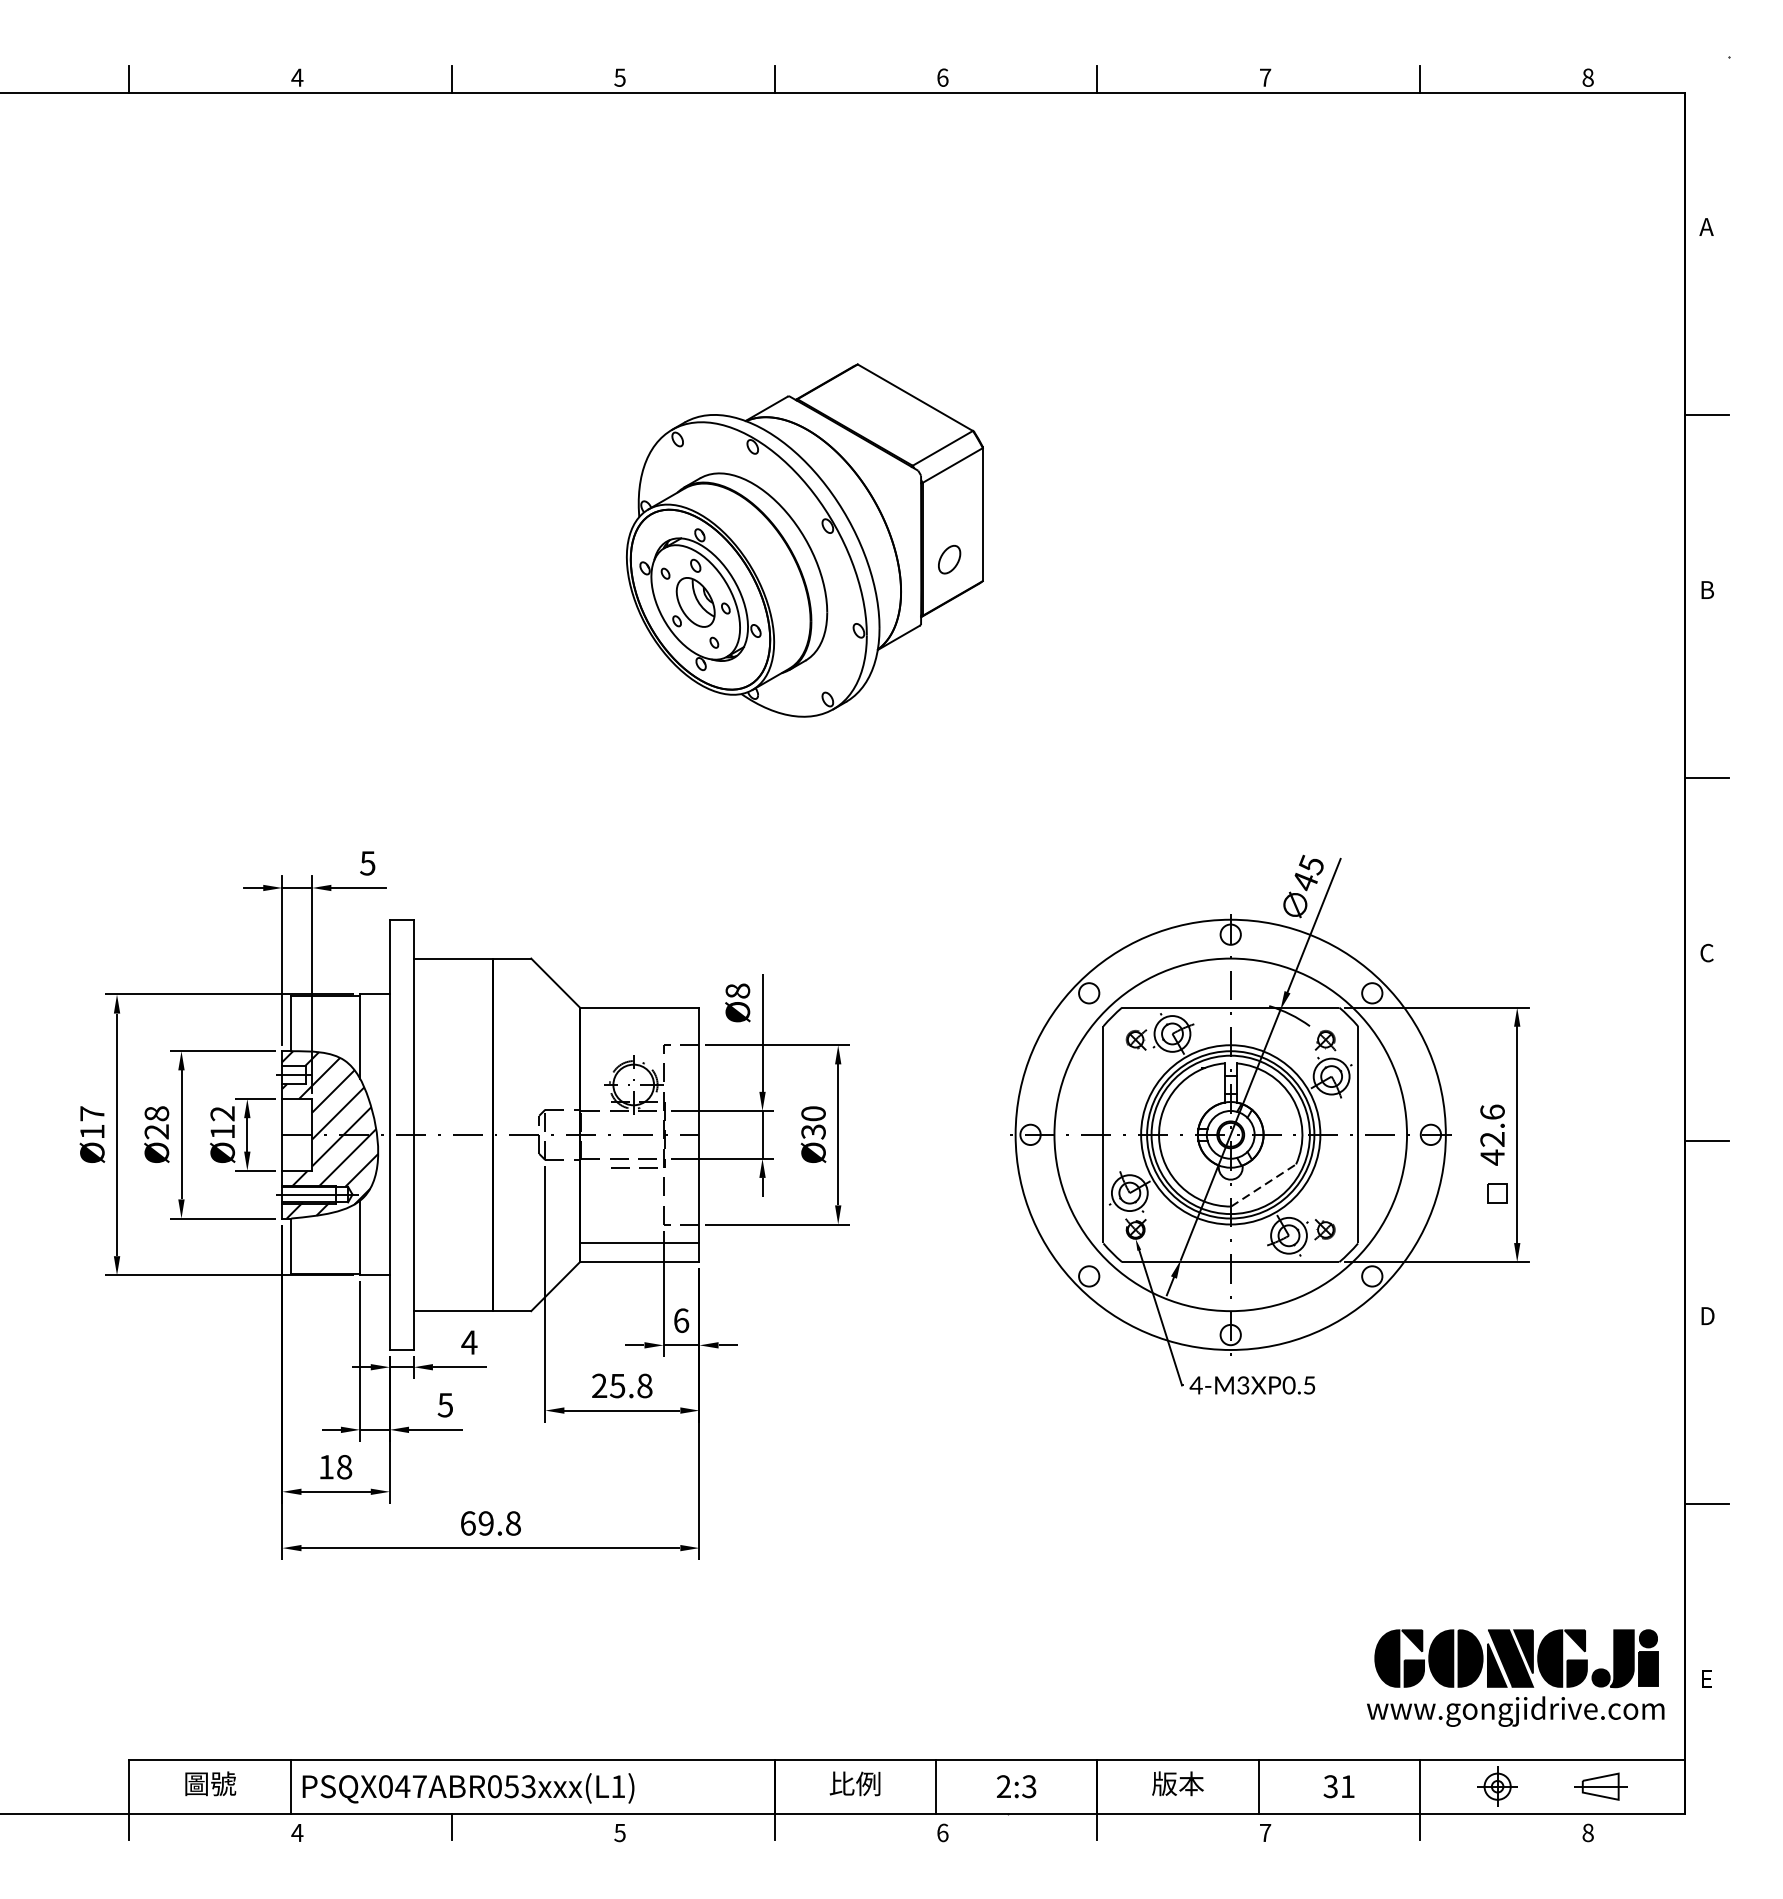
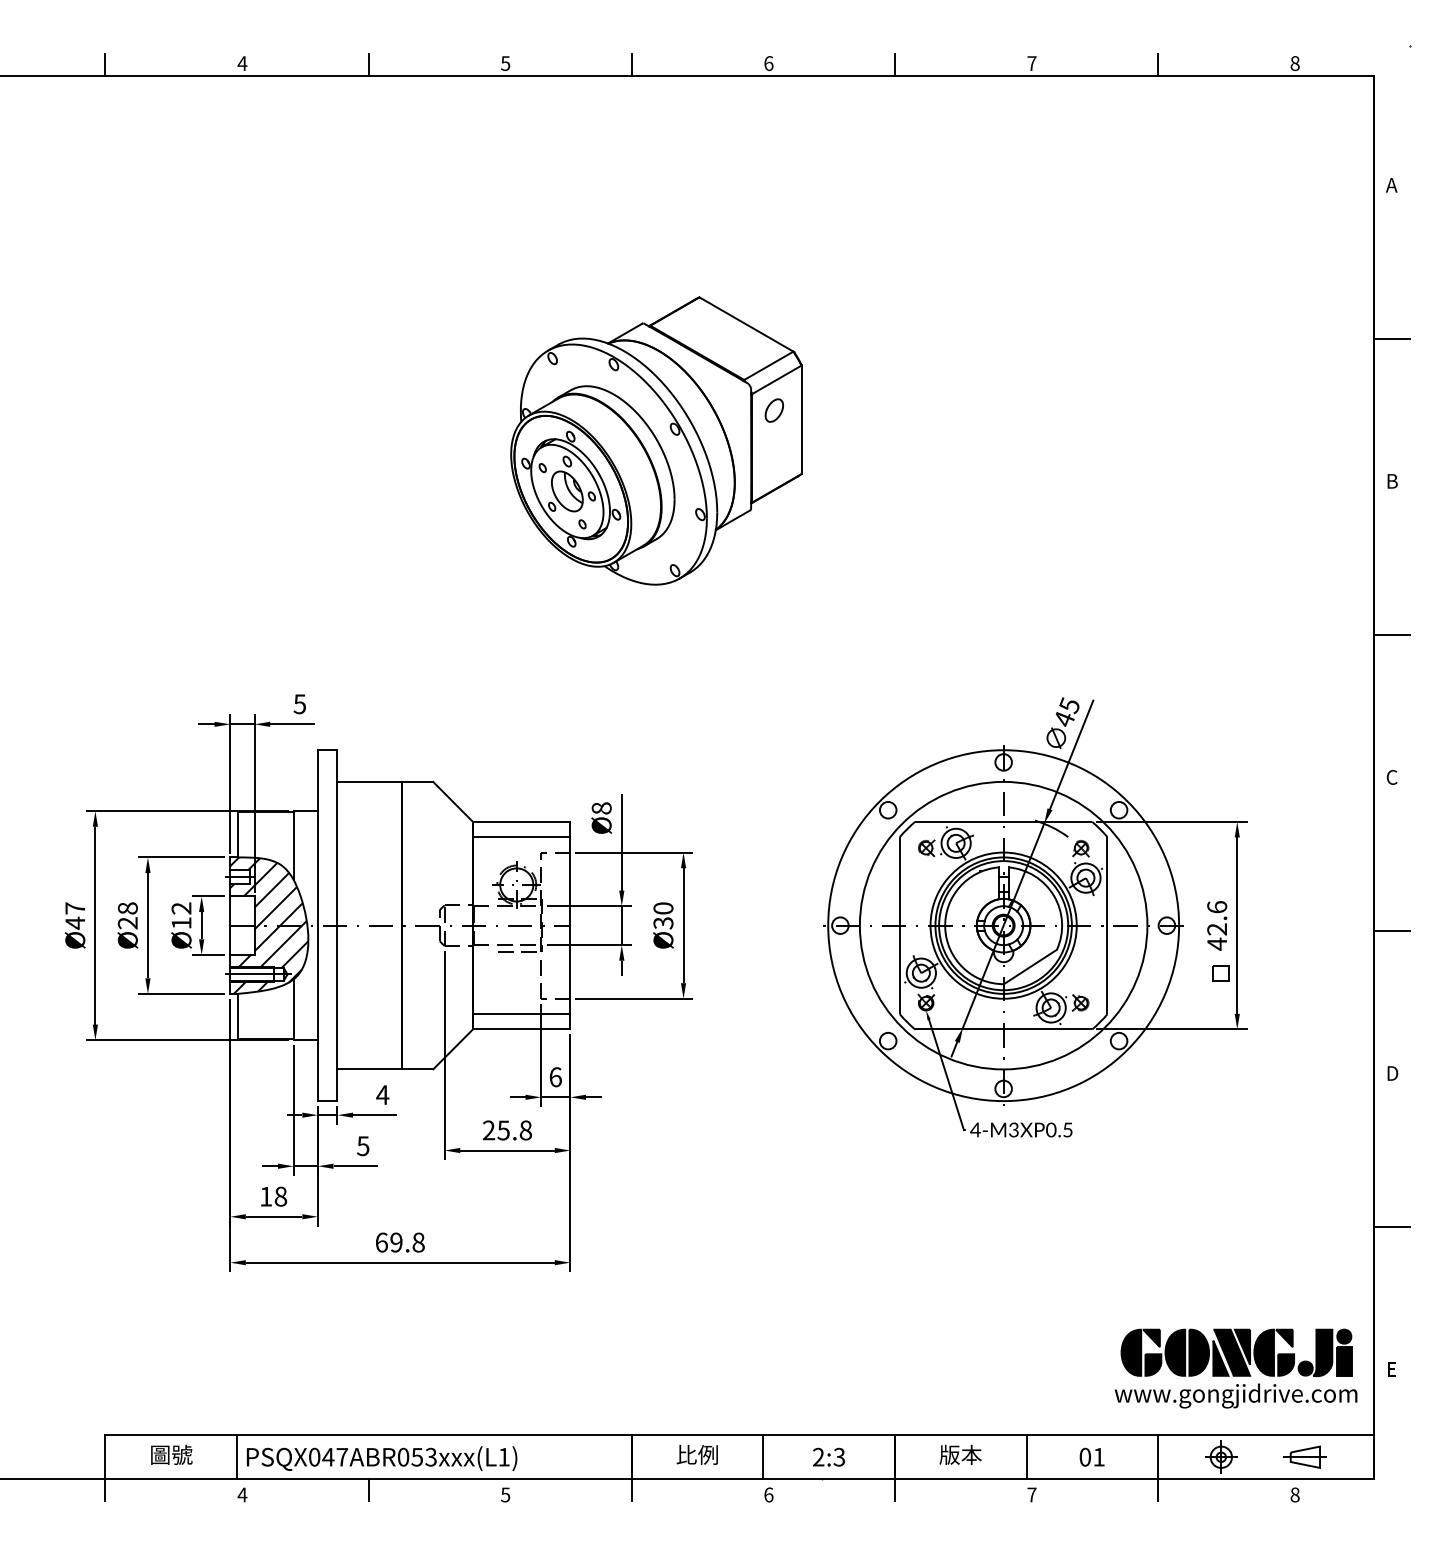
part: (948, 559) -> (773, 410), moved
line: (639, 1026) -> (521, 837), added
text: (91, 1130) -> (74, 922), Ø17 -> Ø47
line: (1263, 1184) -> (1030, 966), dashed -> solid
text: (1329, 1786) -> (1084, 1457), 31 -> 01

